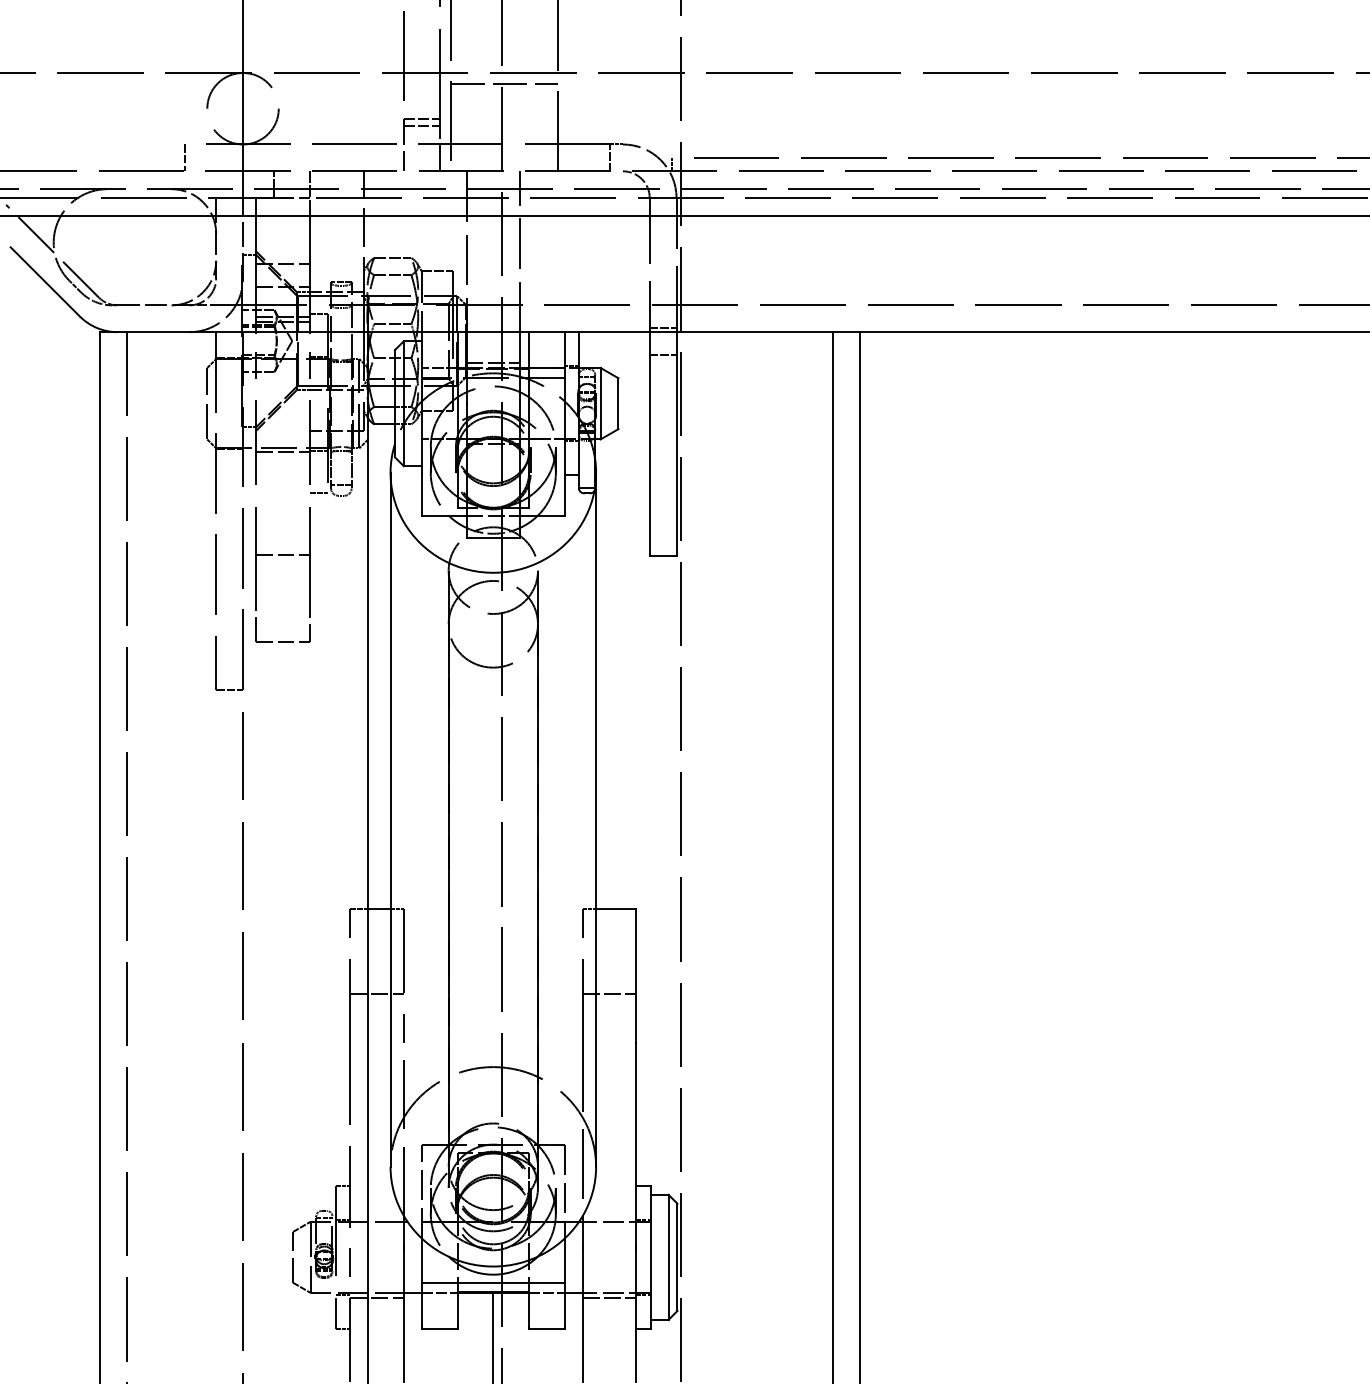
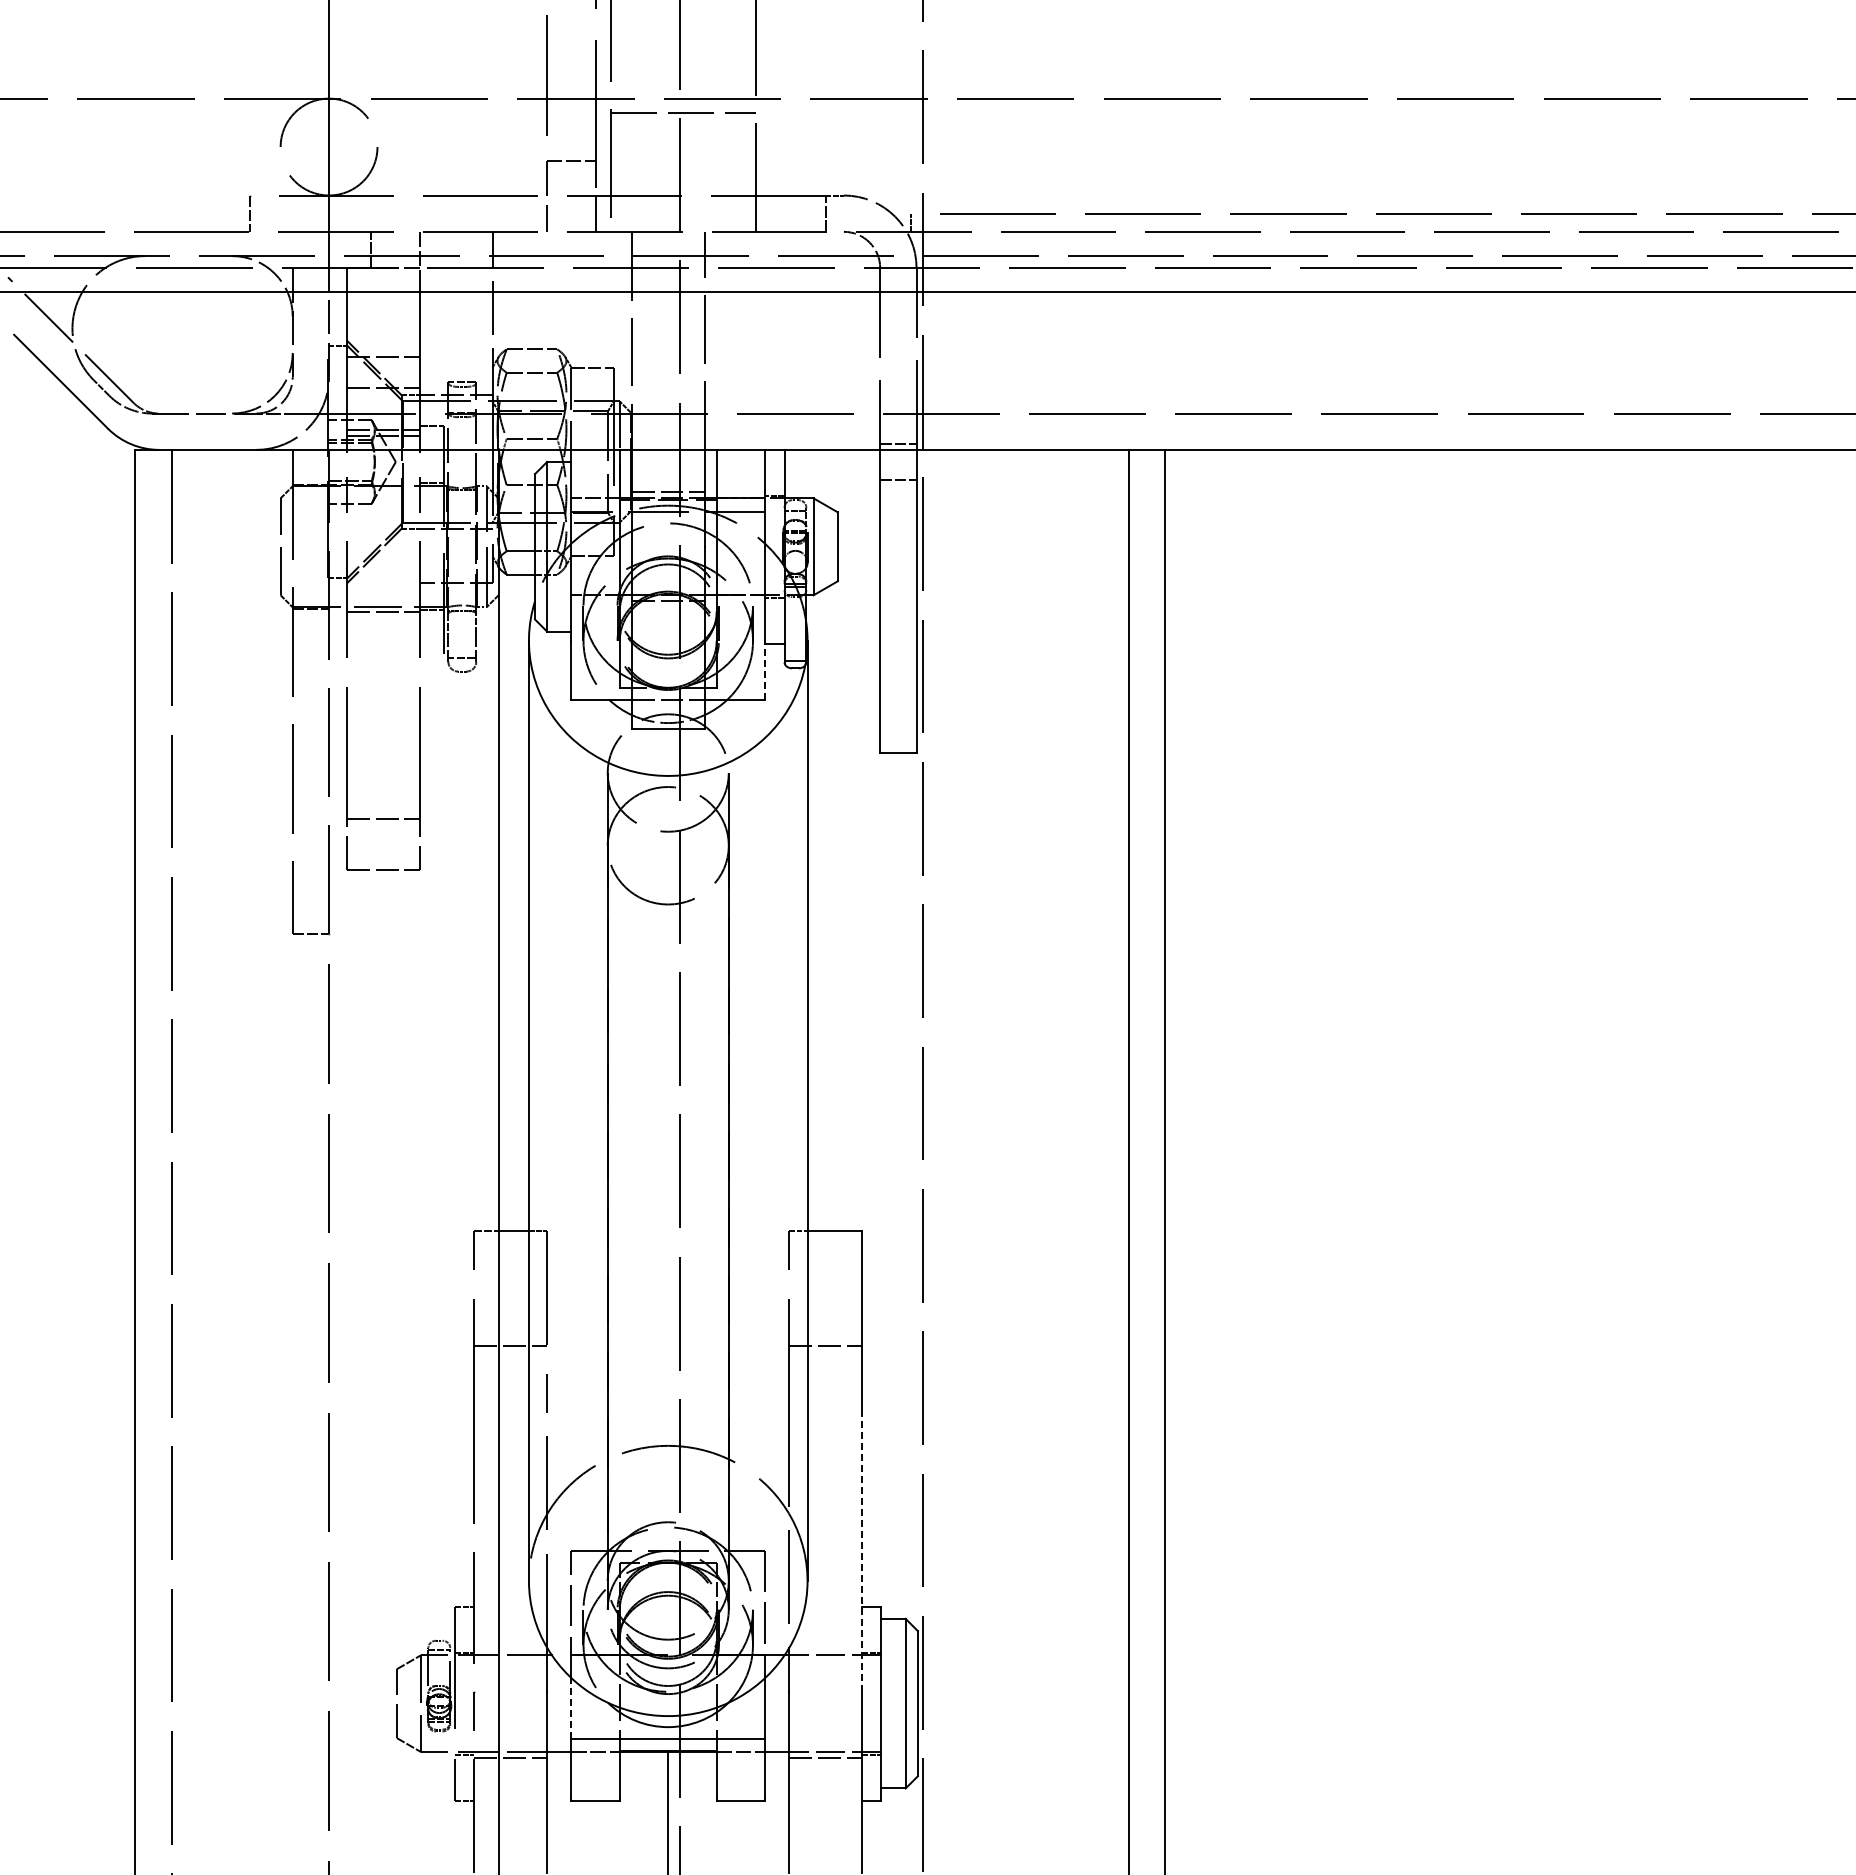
line: (421, 126) -> (571, 170), removed
line: (318, 492) -> (431, 667), removed
line: (565, 494) -> (765, 669), solid -> dashed
line: (283, 555) -> (383, 819), moved
line: (636, 1145) -> (862, 1551), solid -> dashed
line: (421, 1260) -> (571, 1707), solid -> dashed

